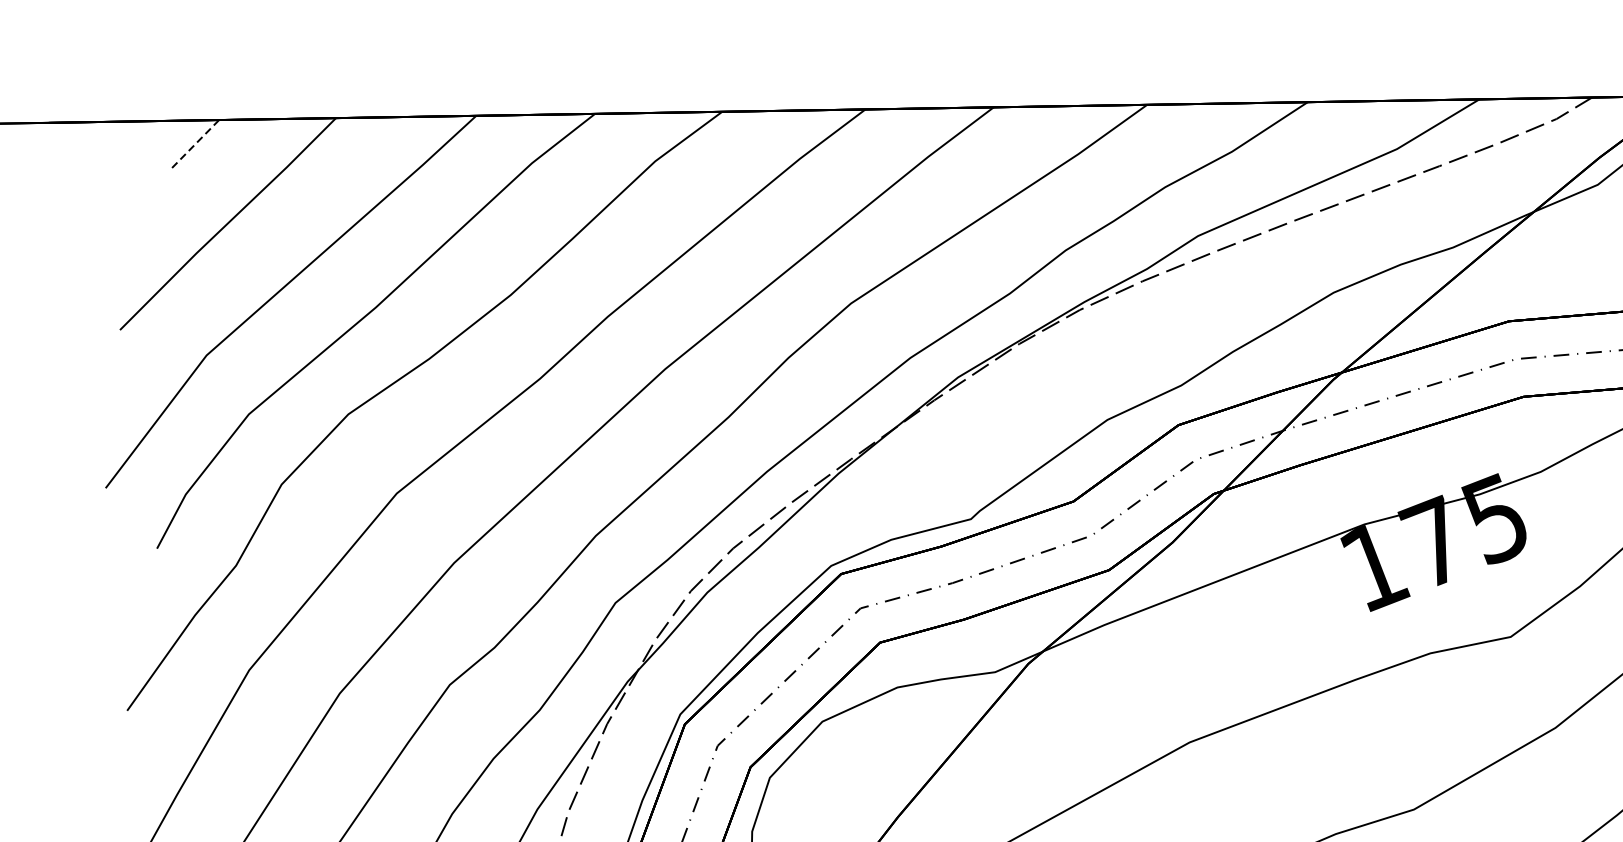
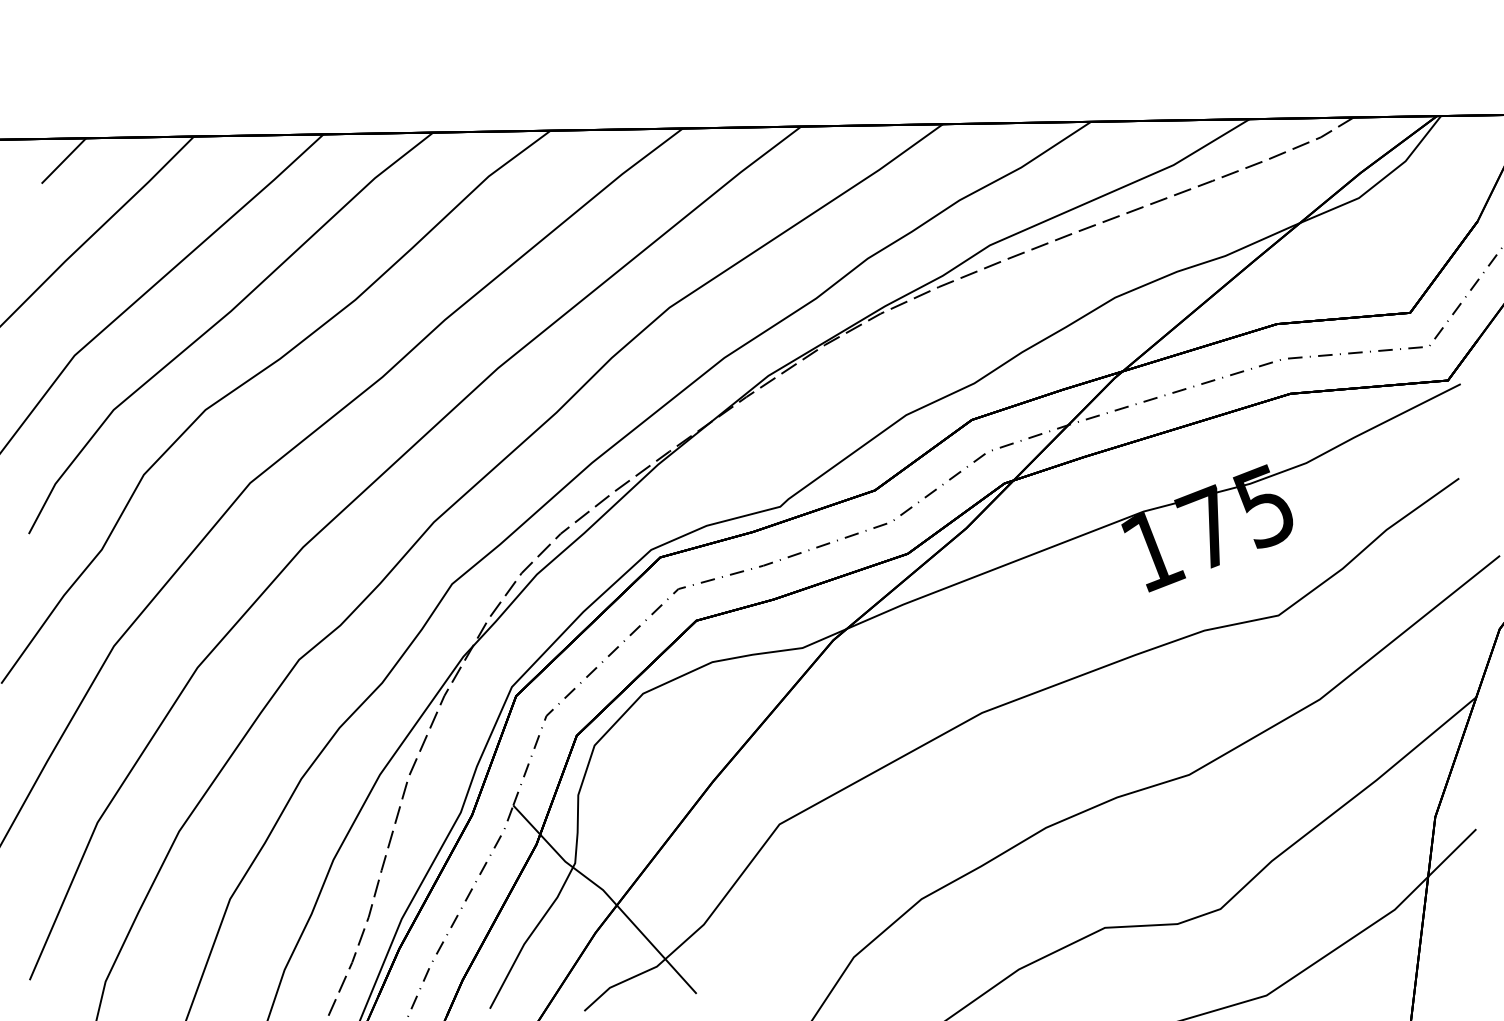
line: (194, 144) -> (63, 160), dashed -> solid

